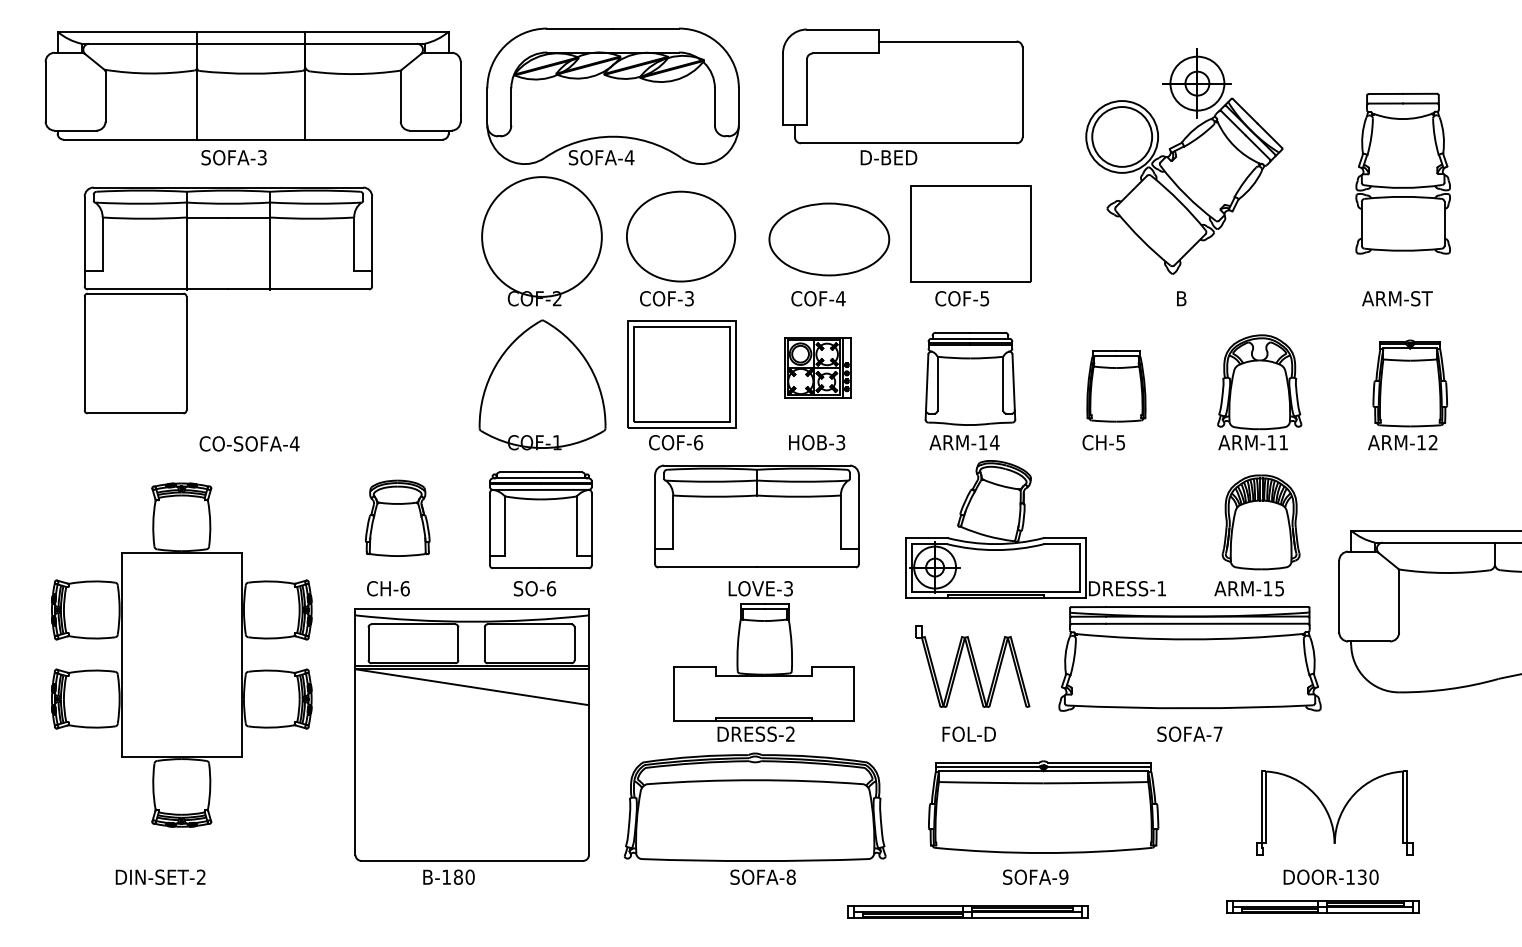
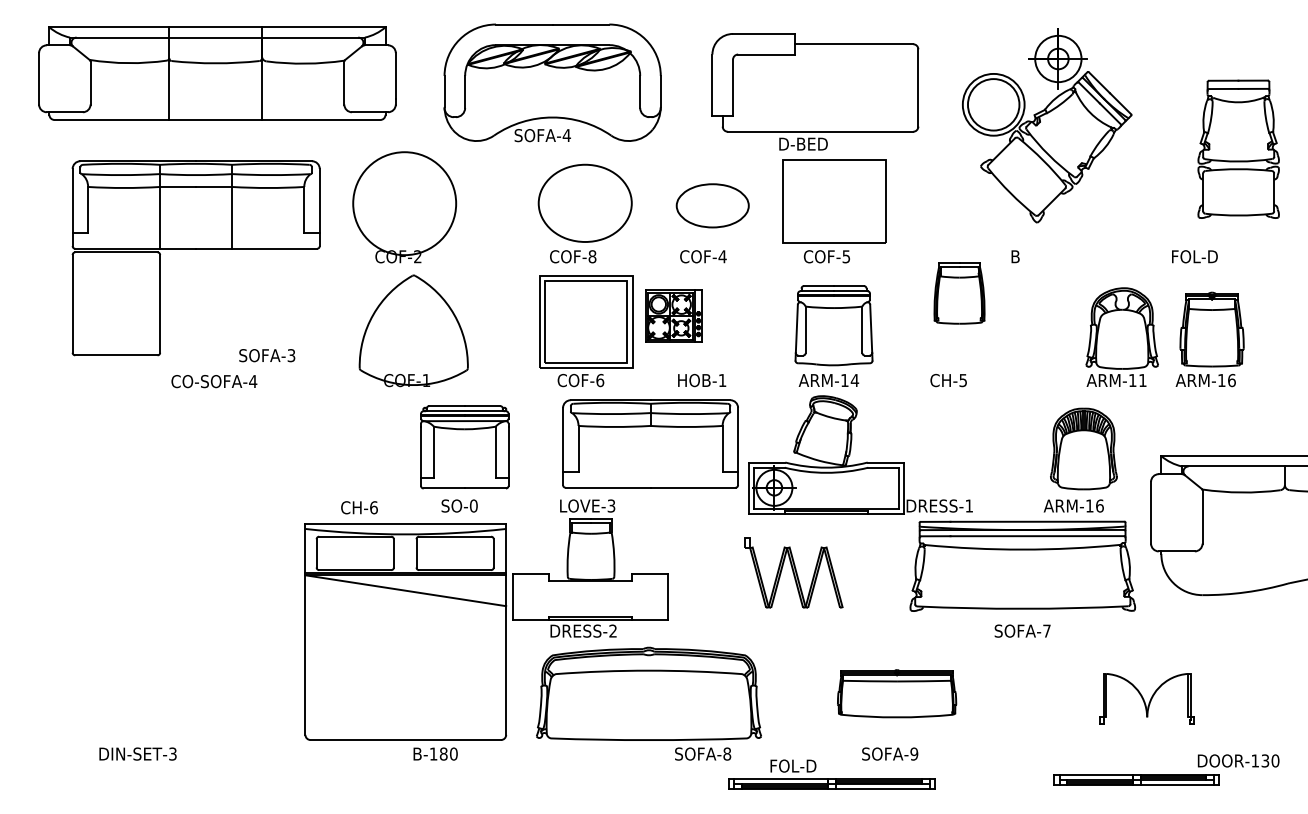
part: (612, 96) -> (552, 82), moved
part: (902, 96) -> (815, 91), moved
text: (233, 157) -> (266, 355), moved
part: (1184, 161) -> (1047, 125), moved
part: (1402, 173) -> (1238, 149), moved
part: (829, 239) -> (712, 205), size x0.7
part: (541, 241) -> (404, 207), moved
text: (689, 298) -> (592, 256), COF-3 -> COF-8
text: (1397, 298) -> (1201, 256), ARM-ST -> FOL-D
part: (817, 367) -> (673, 315), moved
part: (542, 384) -> (413, 330), moved
part: (1116, 386) -> (959, 293), moved
part: (1259, 392) -> (1122, 337), moved
text: (840, 442) -> (722, 380), HOB-3 -> HOB-1
text: (1432, 442) -> (1231, 380), ARM-12 -> ARM-16
part: (397, 517) -> (341, 444), removed
part: (1036, 538) -> (861, 462), moved
text: (388, 588) -> (359, 507), moved
text: (551, 588) -> (473, 505), SO-6 -> SO-0
text: (1279, 588) -> (1099, 505), ARM-15 -> ARM-16
part: (181, 654) -> (155, 562), removed
part: (763, 661) -> (589, 568), moved
part: (972, 666) -> (793, 572), moved
text: (968, 733) -> (792, 765), moved
part: (1043, 806) -> (896, 693), size x0.6
part: (1334, 812) -> (1146, 698), size x0.7
text: (448, 876) -> (435, 753), moved
text: (762, 876) -> (702, 753), moved
text: (1330, 876) -> (1238, 760), moved
text: (201, 877) -> (173, 754), DIN-SET-2 -> DIN-SET-3

